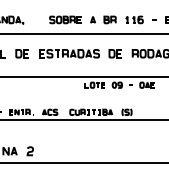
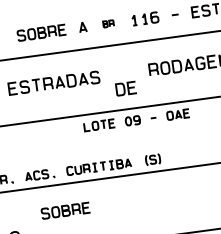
part: (109, 19) -> (107, 23), size x0.6
part: (114, 53) -> (124, 88), moved
part: (65, 137) -> (65, 210), added

